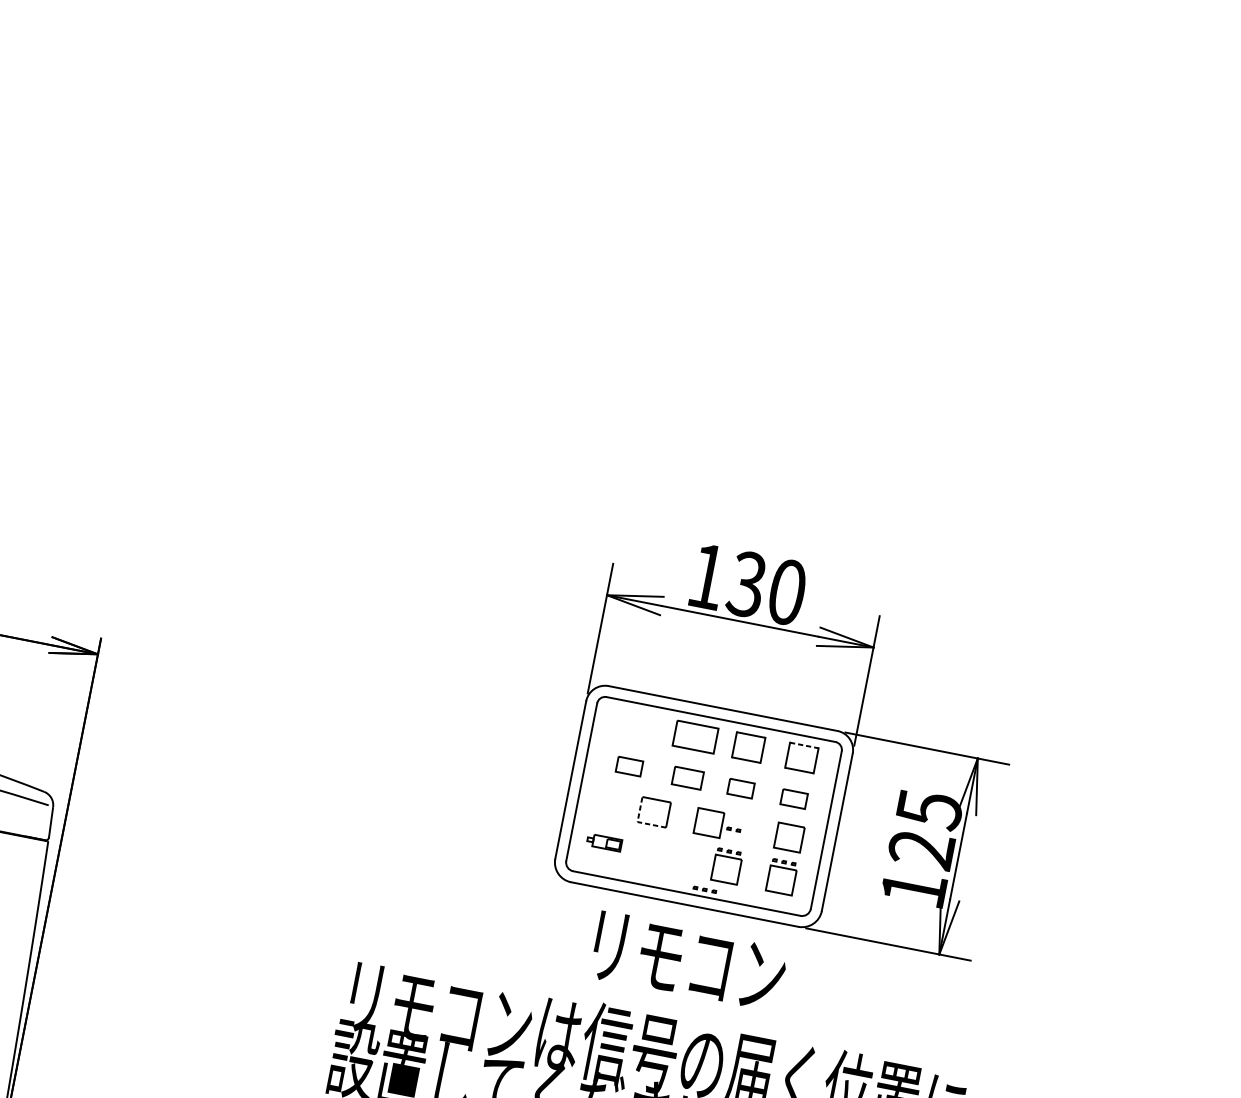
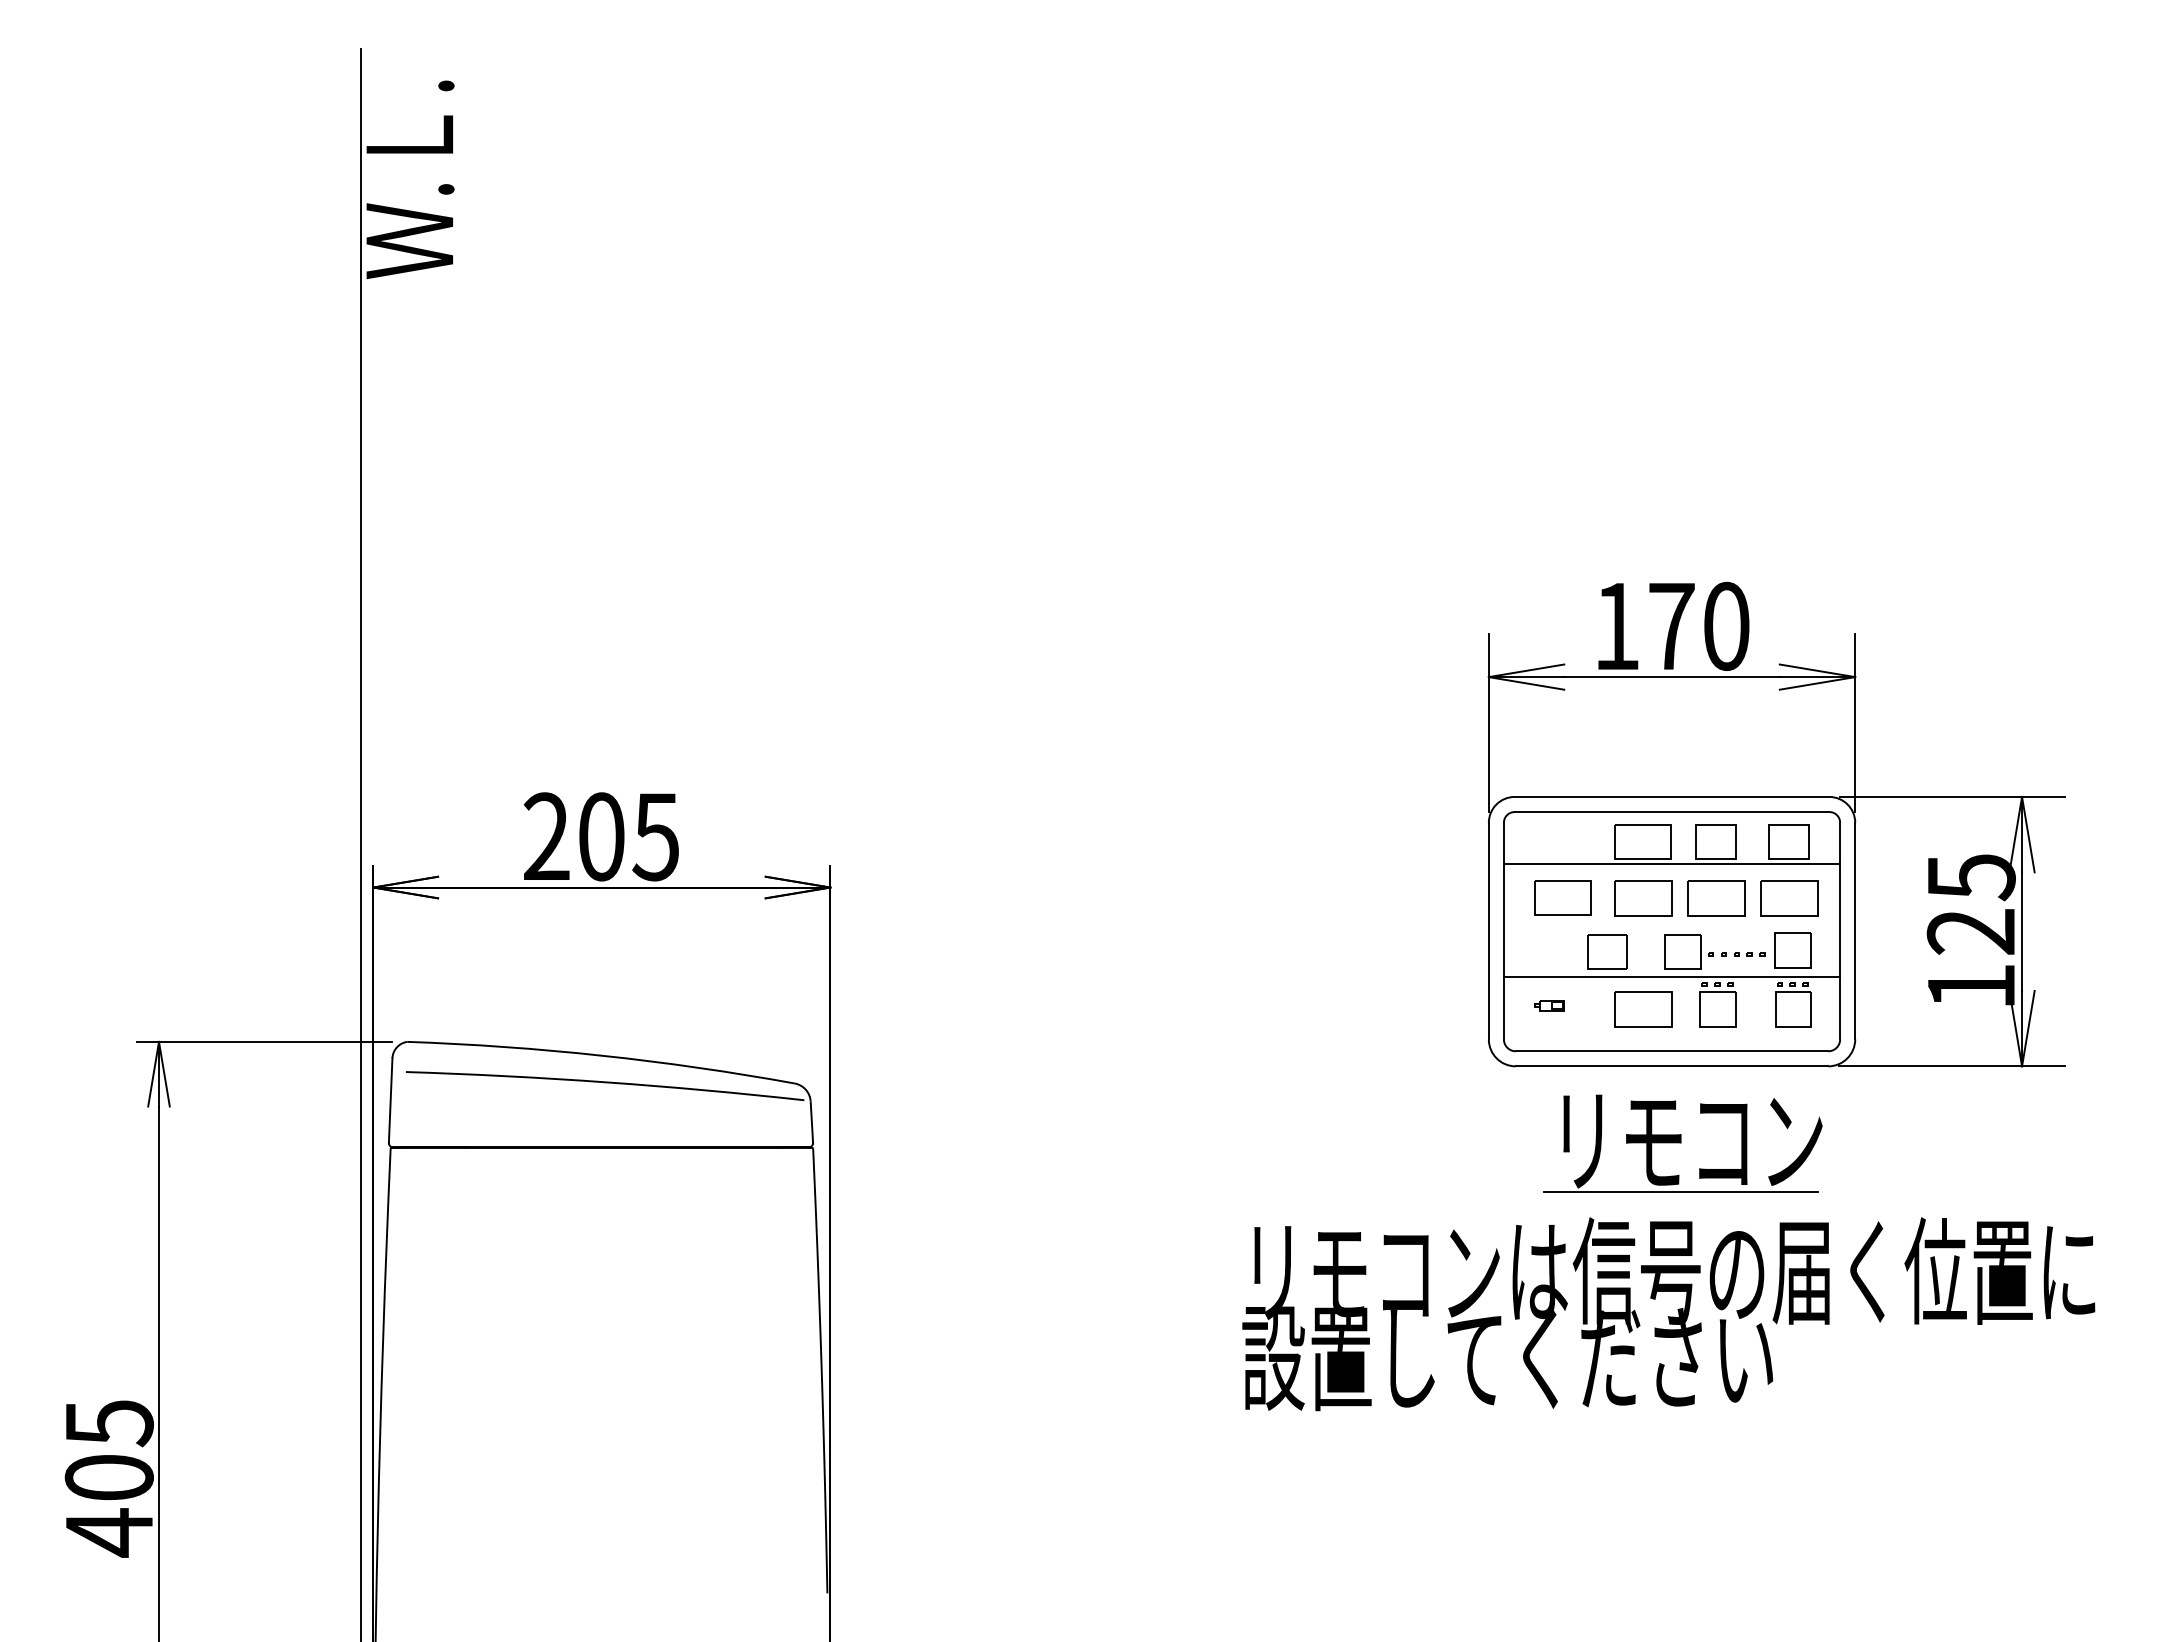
text: (746, 583) -> (1670, 625), 130 -> 170
line: (804, 745) -> (1789, 824), dashed -> solid
line: (713, 756) -> (1671, 863), added
part: (629, 766) -> (1562, 897), size x1.67
part: (687, 778) -> (1643, 898), size x1.43
part: (741, 788) -> (1716, 898), size x1.67
part: (794, 799) -> (1789, 898), size x1.67
line: (639, 822) -> (1590, 969), dashed -> solid
line: (697, 839) -> (1671, 976), added
part: (604, 842) -> (1549, 1005), size x0.62
part: (672, 859) -> (1643, 1009), added
part: (704, 889) -> (1749, 954), moved
line: (673, 996) -> (1680, 1191), added

